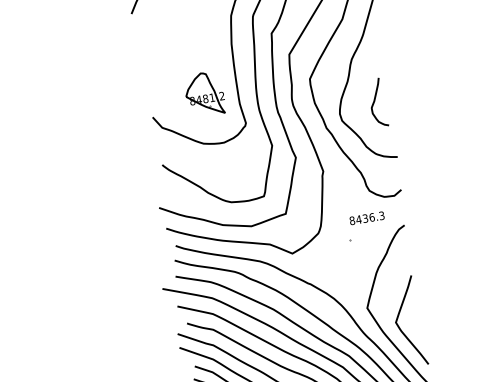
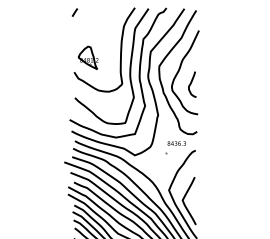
part: (204, 93) -> (88, 57), moved

